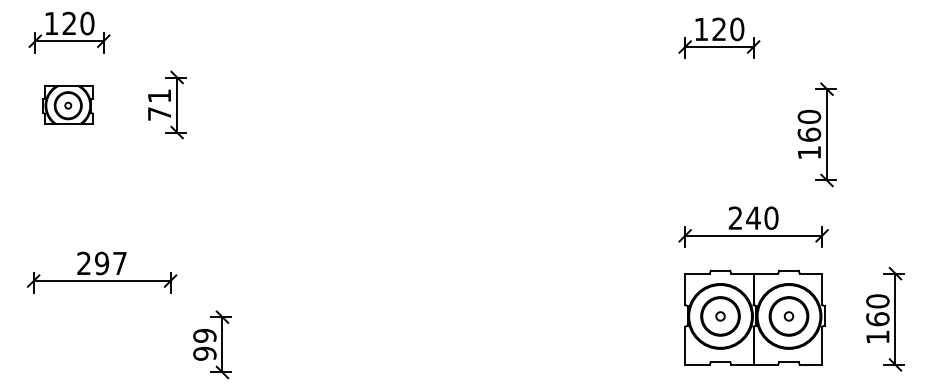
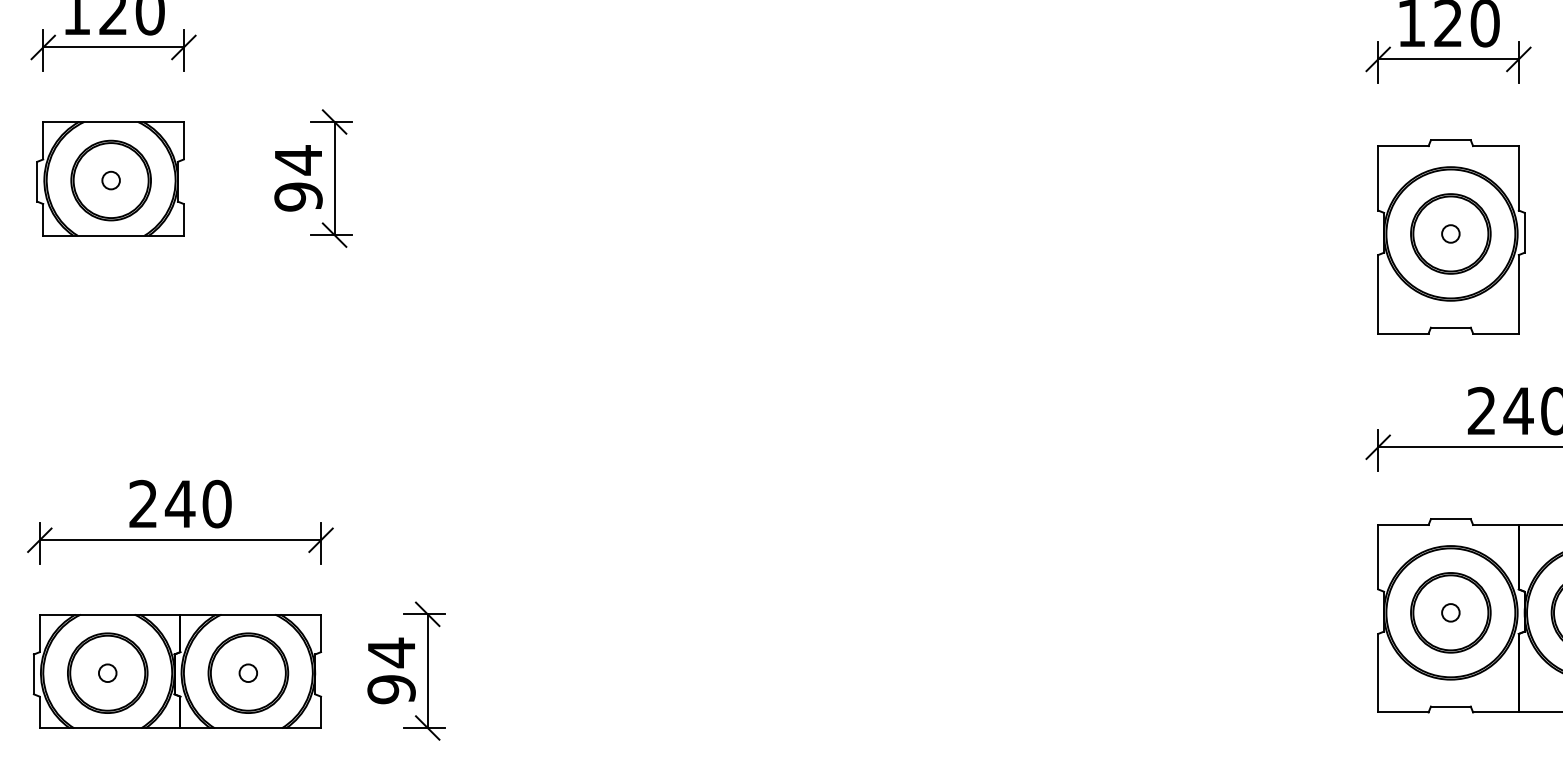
part: (67, 104) -> (109, 177), size x1.43
text: (159, 104) -> (298, 177), 71 -> 94
part: (720, 133) -> (1450, 237), added
text: (110, 263) -> (197, 504), 297 -> 240
text: (204, 335) -> (390, 652), 99 -> 94
part: (100, 344) -> (177, 670), added

